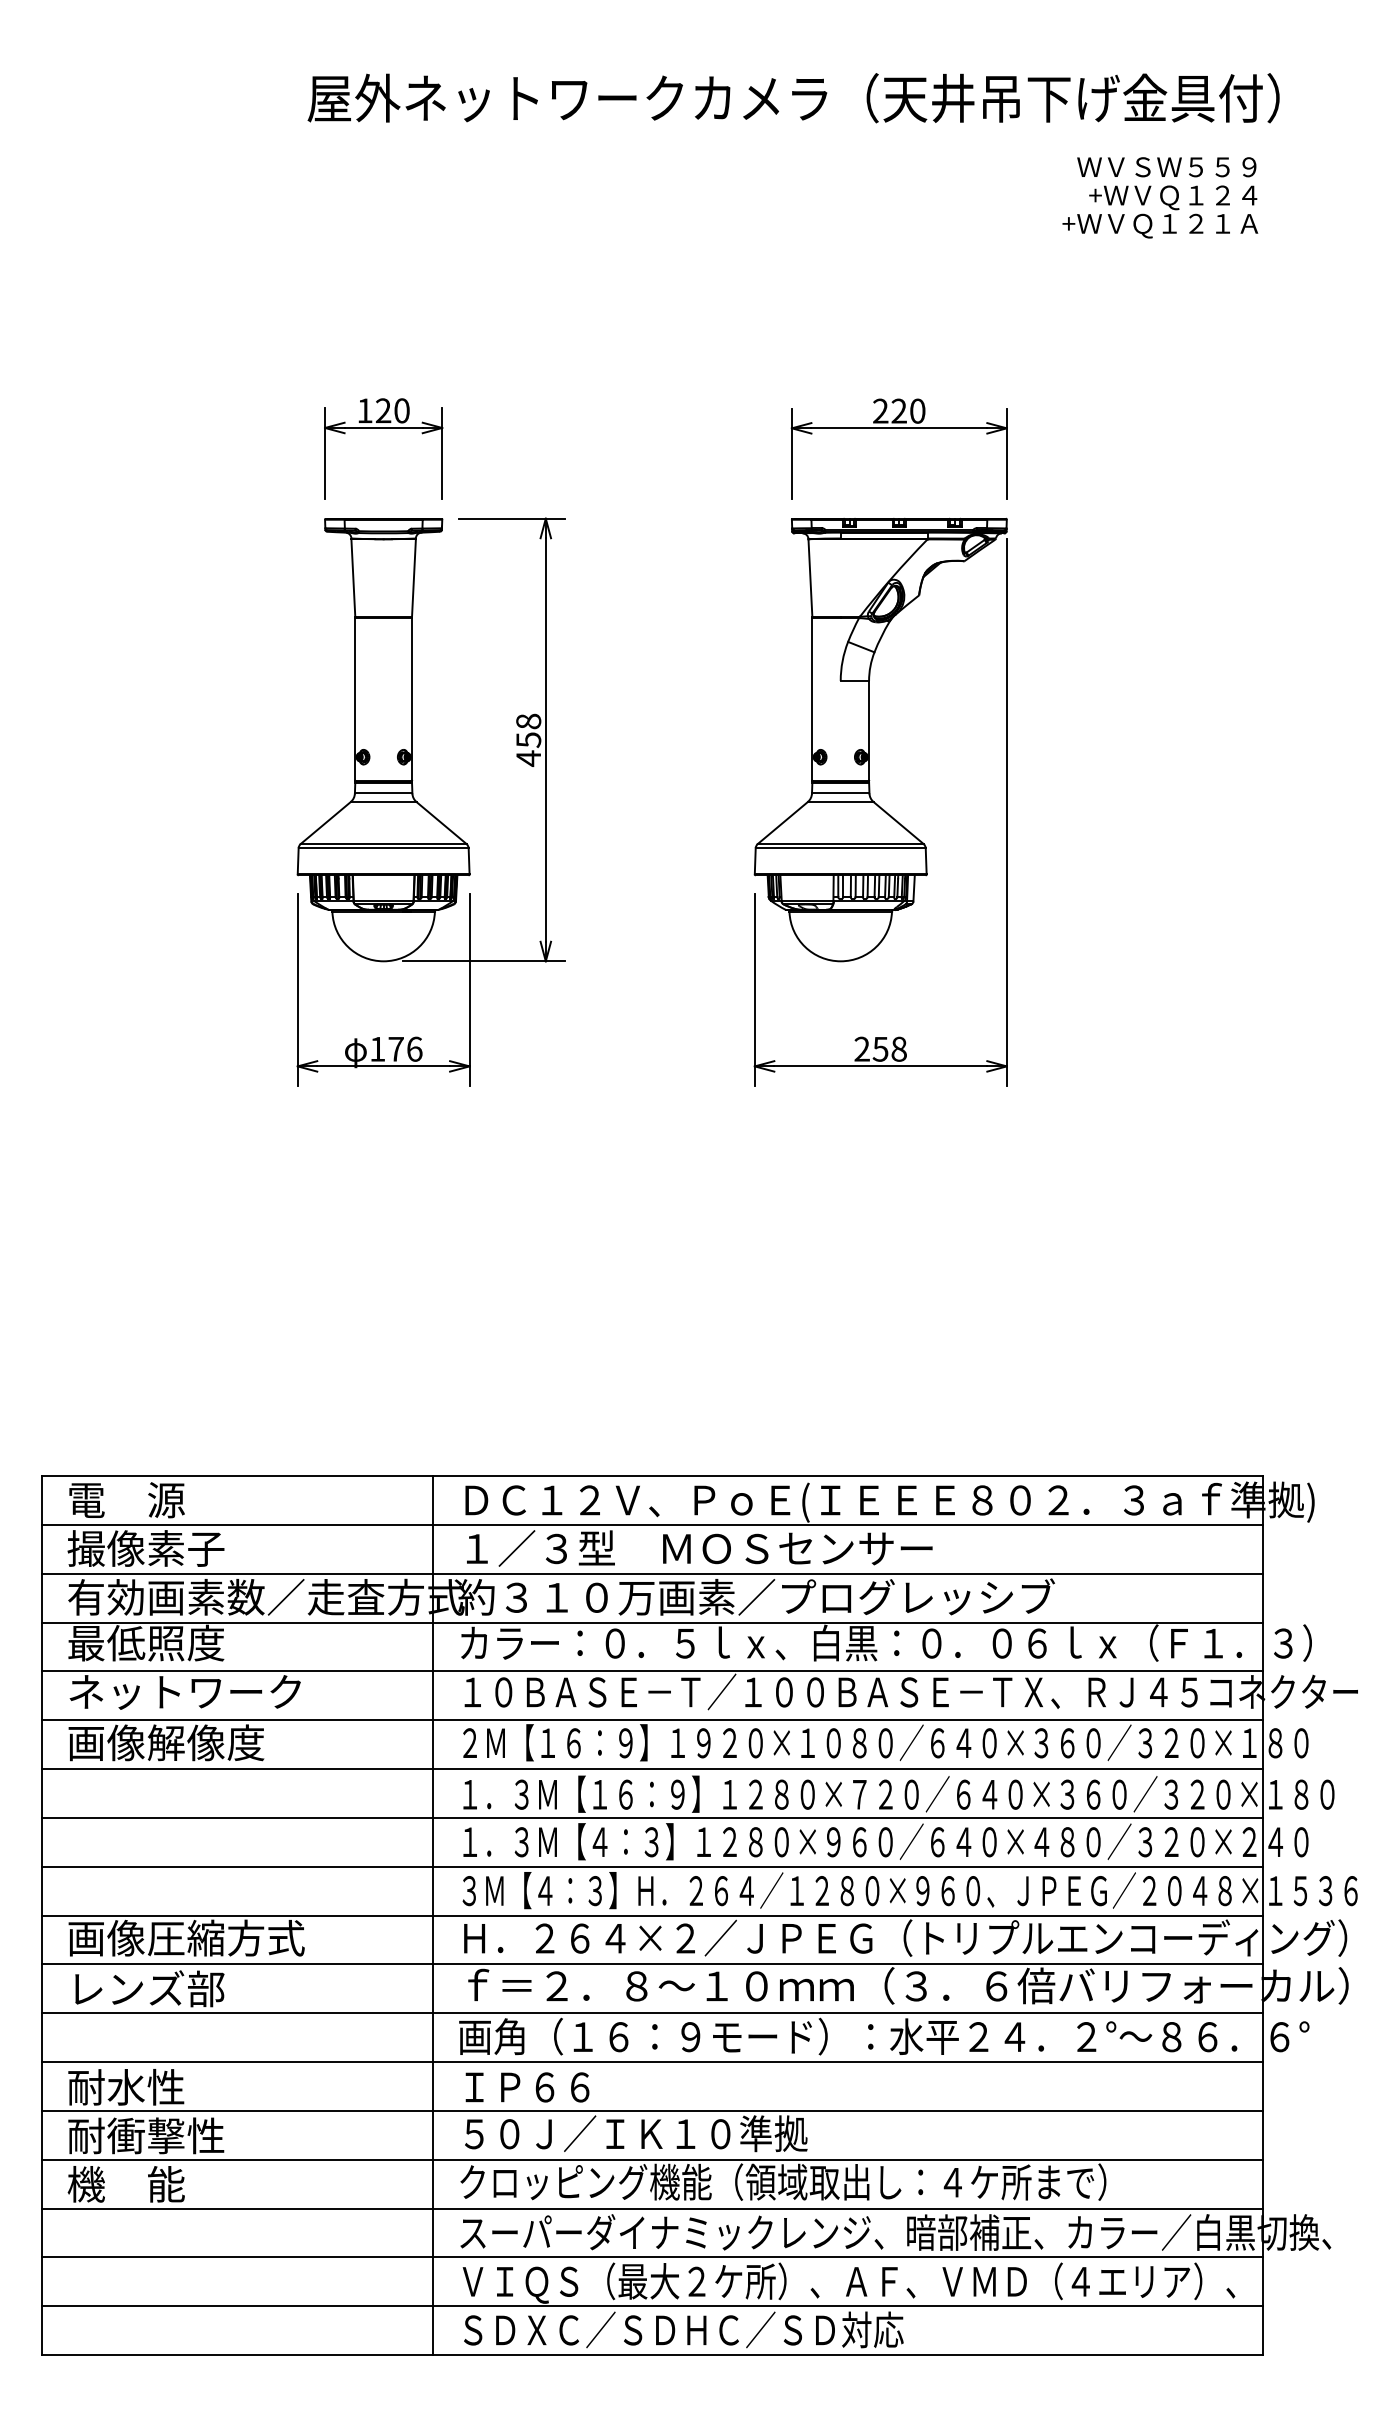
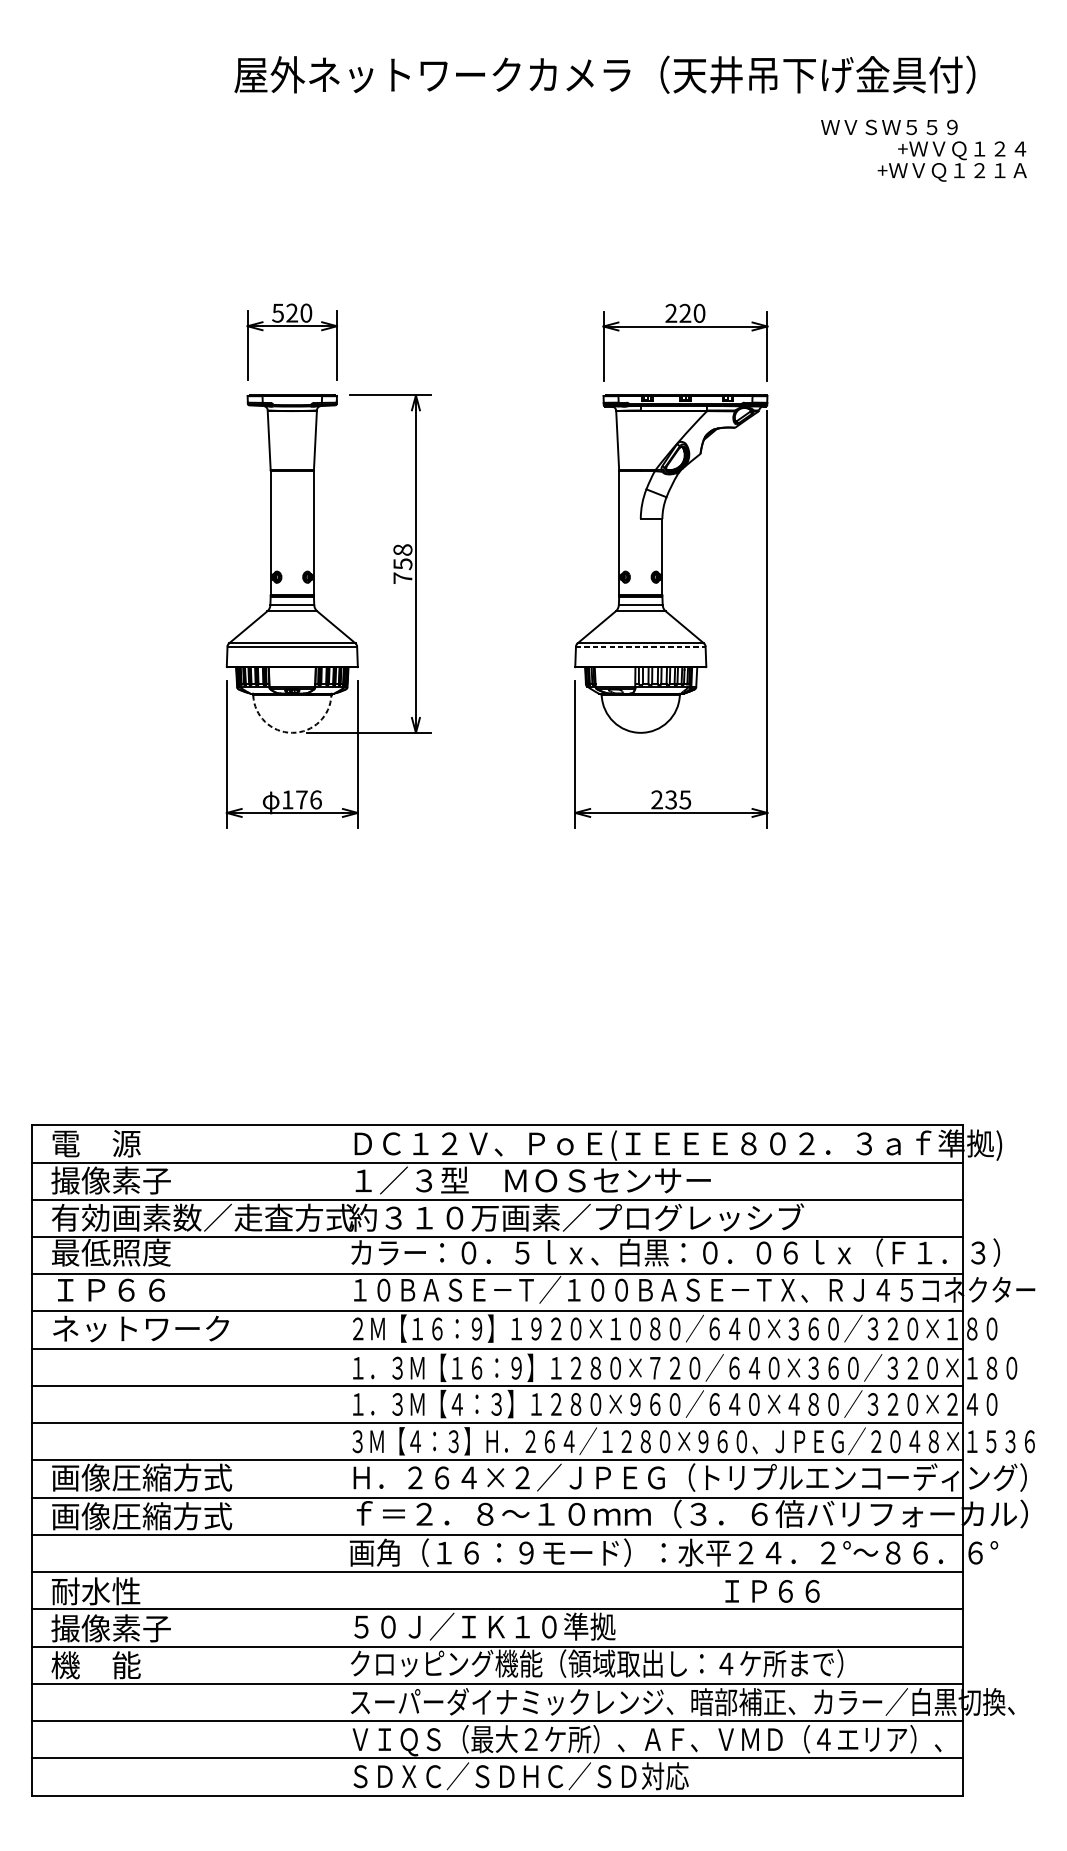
text: (1160, 211) -> (952, 161), moved
text: (364, 410) -> (277, 312), 120 -> 520
text: (528, 758) -> (402, 578), 458 -> 758
line: (841, 848) -> (641, 646), solid -> dashed
arc: (383, 961) -> (292, 732), solid -> dashed
text: (889, 1048) -> (677, 799), 258 -> 235
text: (184, 1692) -> (140, 1290), ネットワーク -> ＩＰ６６
text: (184, 1742) -> (140, 1328), 画像解像度 -> ネットワーク
line: (432, 1915) -> (329, 1460), removed
text: (186, 1988) -> (142, 1515), レンズ部 -> 画像圧縮方式
text: (527, 2087) -> (772, 1591), moved
text: (145, 2135) -> (110, 1628), 耐衝撃性 -> 撮像素子

